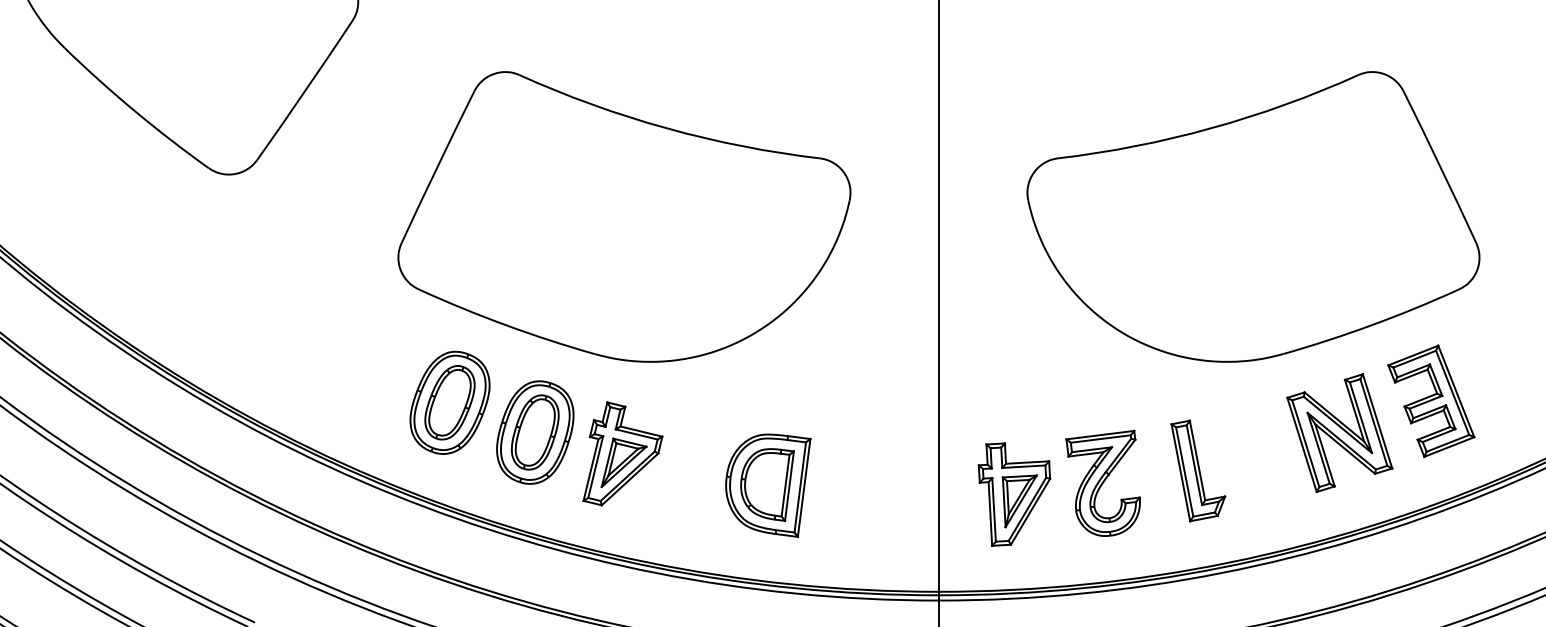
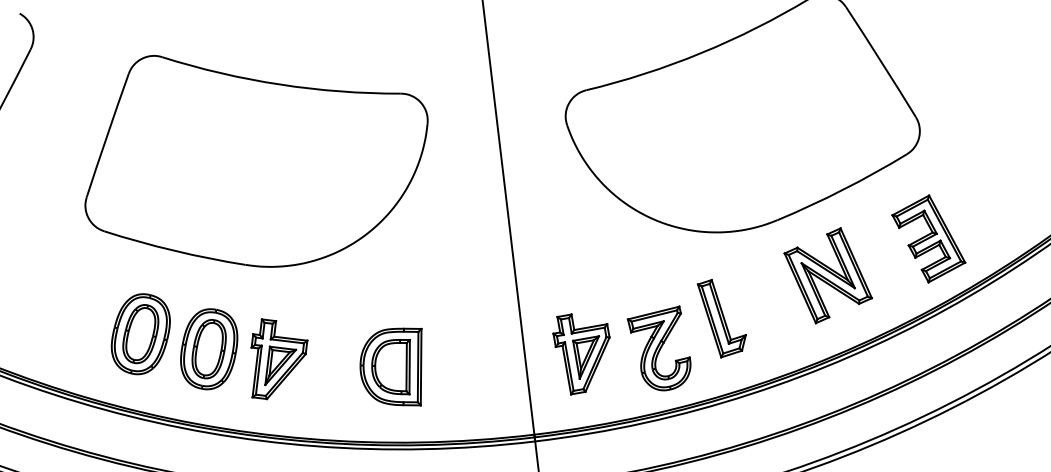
part: (624, 216) -> (255, 156), moved
part: (1431, 400) -> (928, 238), moved
part: (1102, 482) -> (659, 349), moved

